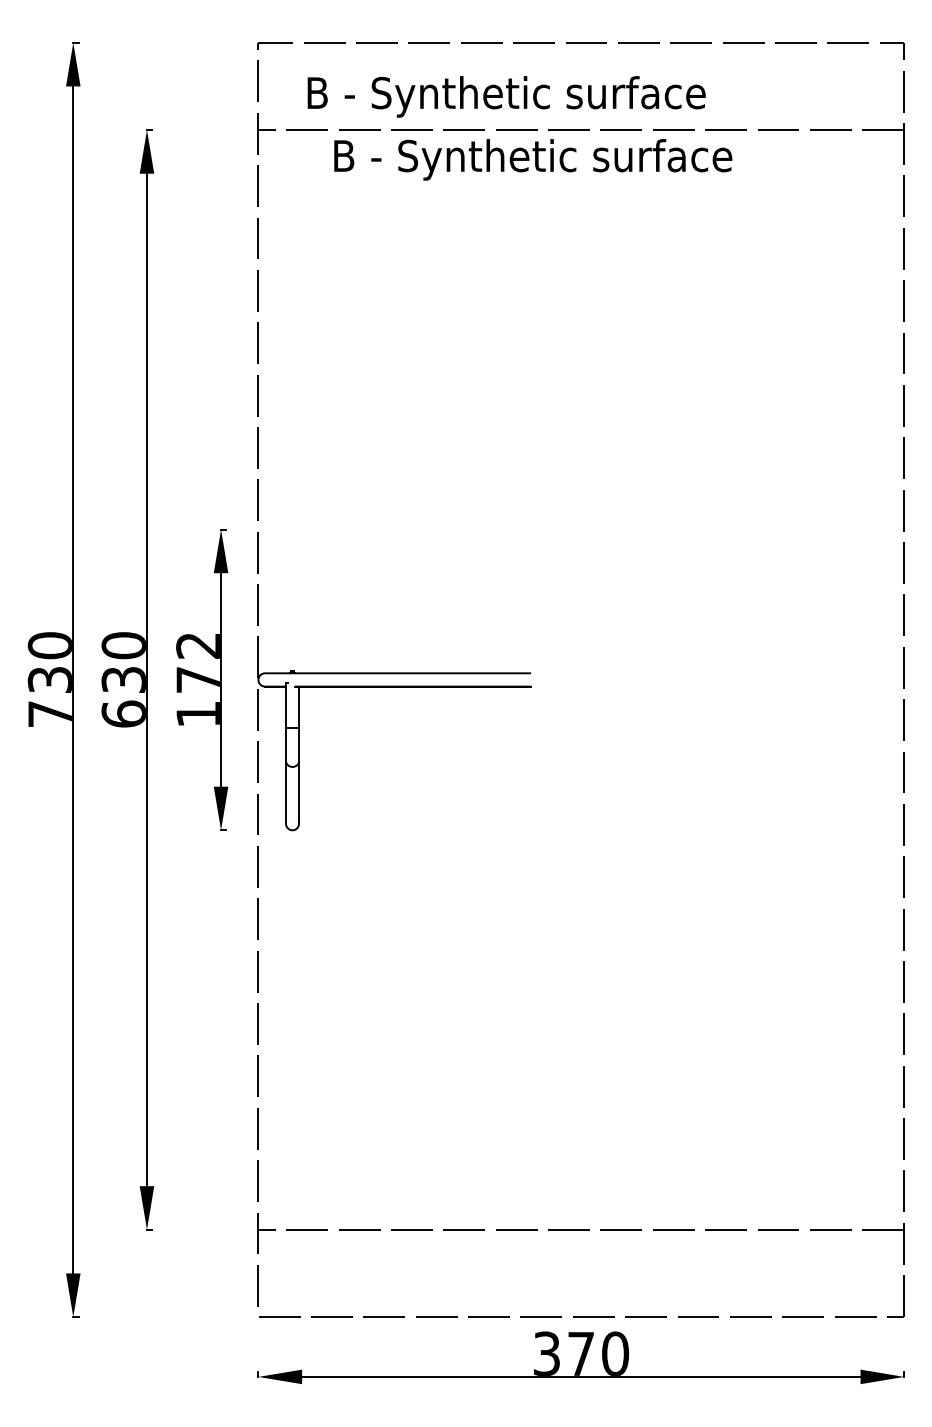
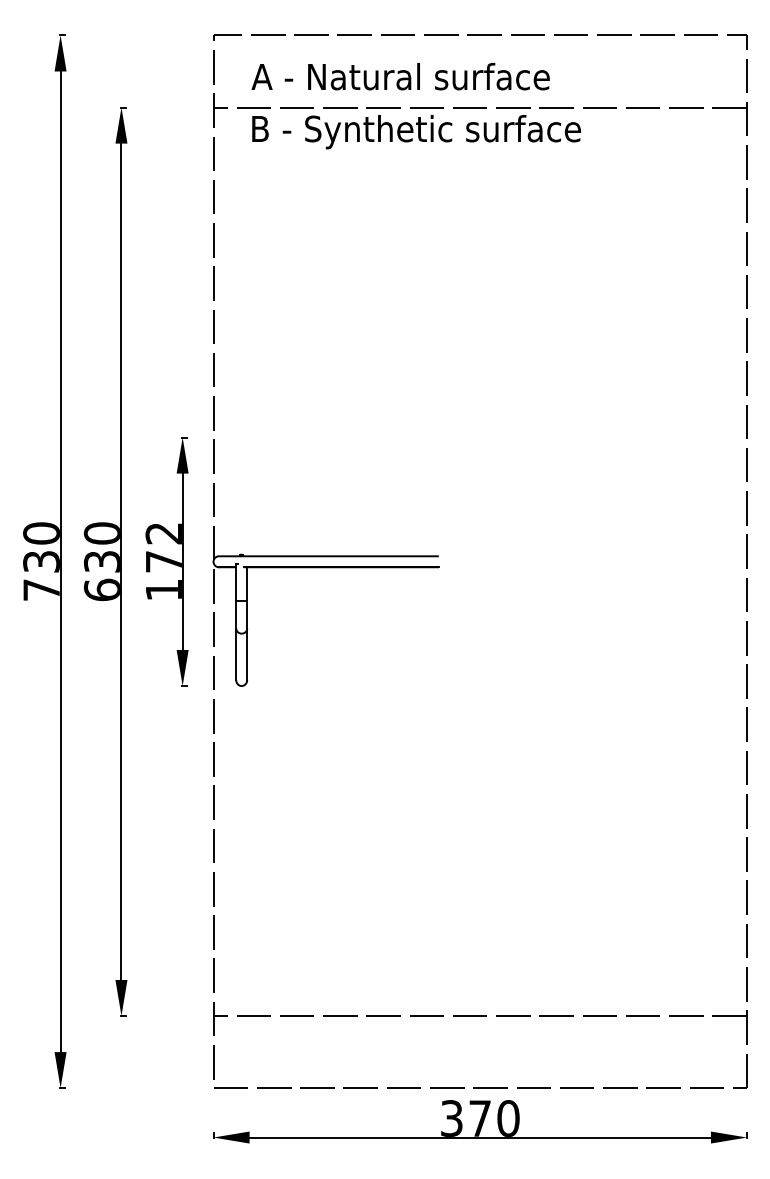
text: (504, 96) -> (416, 79), B - Synthetic surface -> A - Natural surface
text: (533, 159) -> (416, 131), moved

